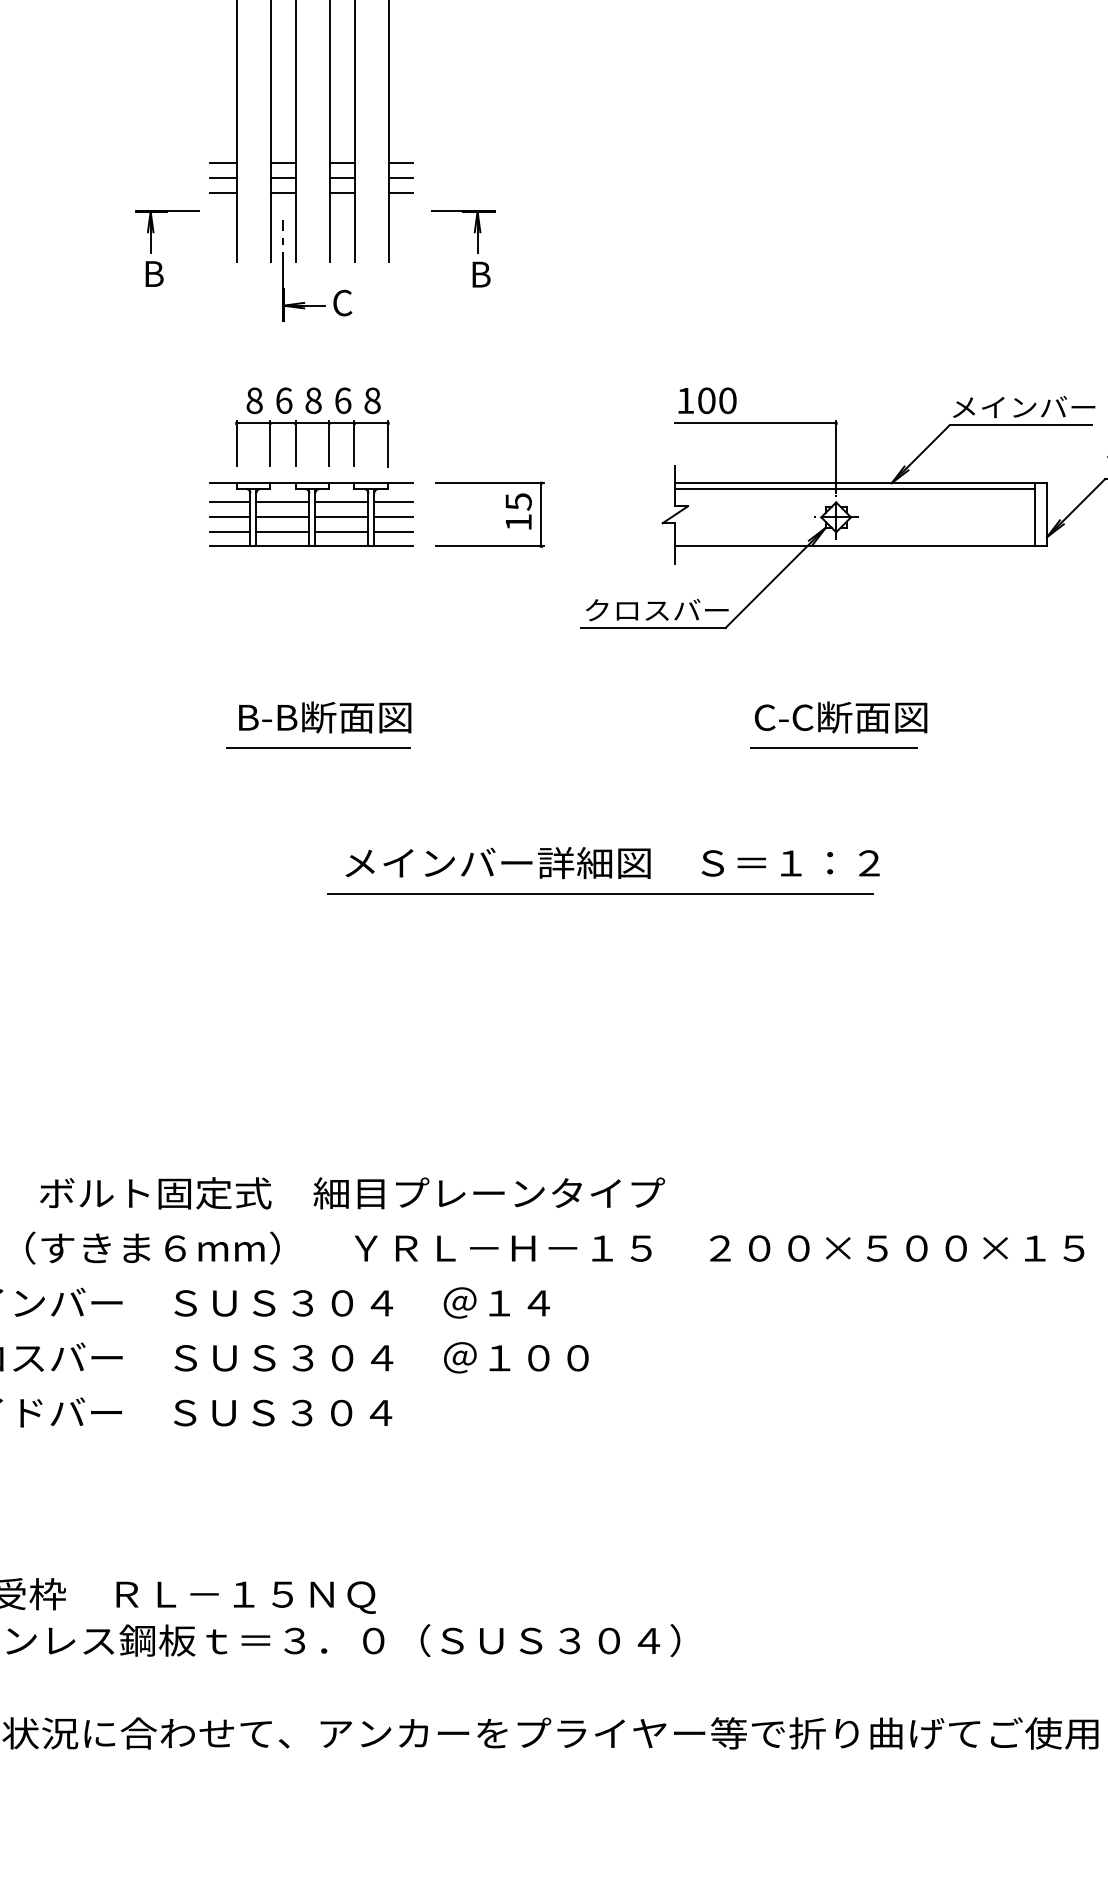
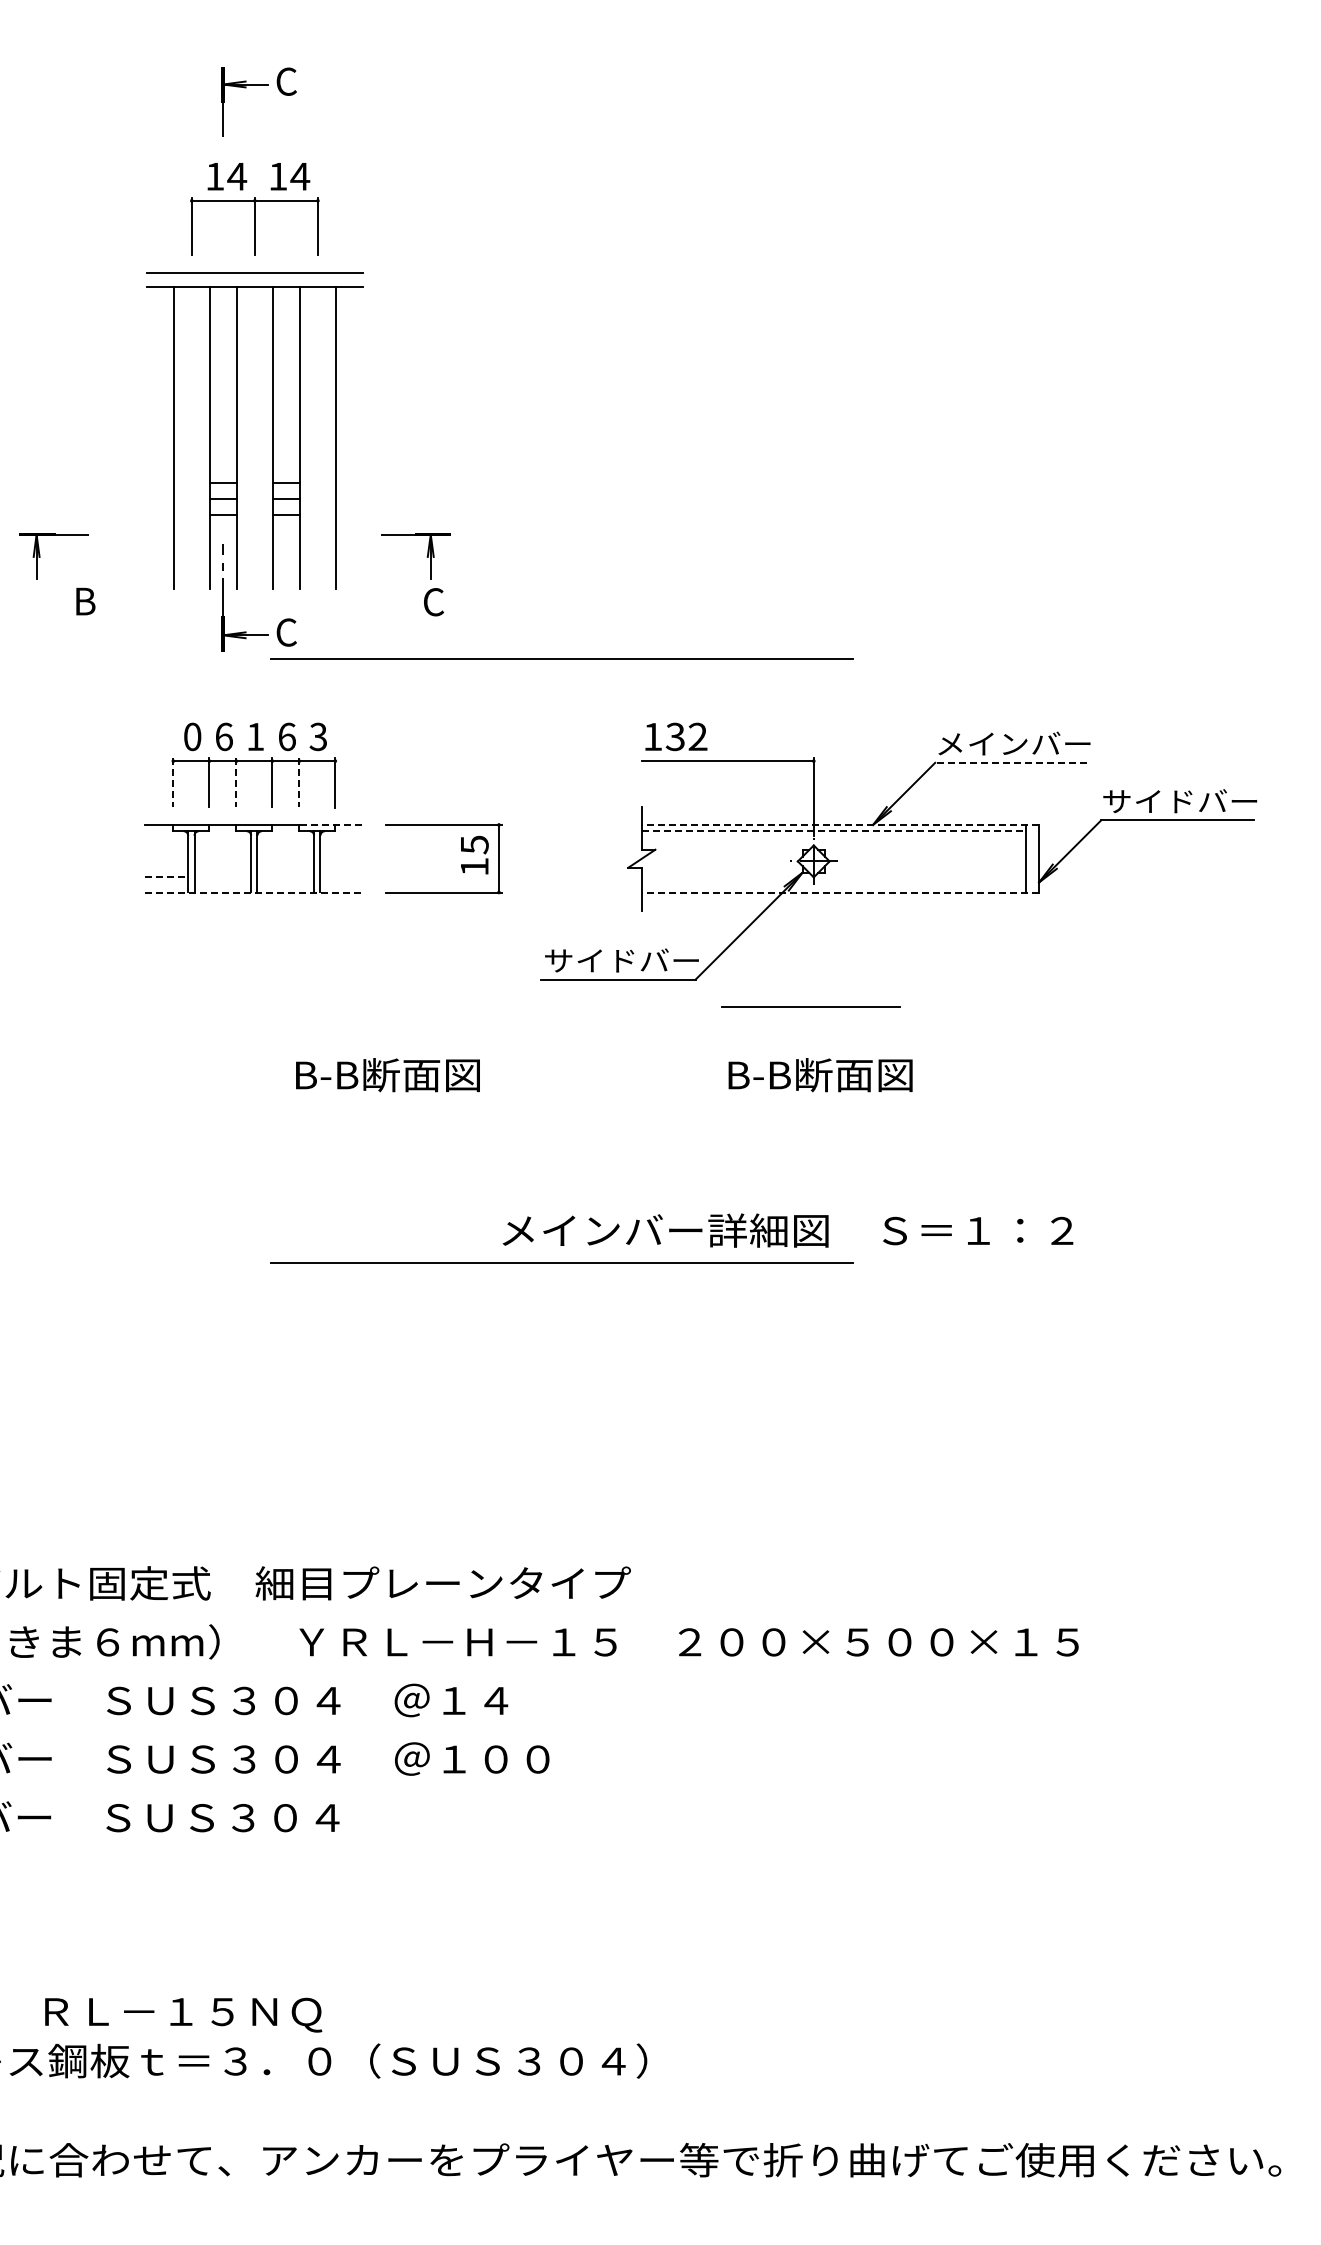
line: (223, 162) -> (159, 482), removed
line: (400, 162) -> (348, 482), removed
line: (223, 177) -> (159, 498), removed
line: (400, 177) -> (348, 498), removed
line: (223, 192) -> (159, 514), removed
line: (400, 192) -> (348, 514), removed
part: (154, 231) -> (40, 556), moved
text: (481, 274) -> (434, 602), B -> C
line: (599, 327) -> (561, 658), added
text: (254, 400) -> (192, 736), 8 -> 0
text: (313, 400) -> (255, 736), 8 -> 1
text: (372, 400) -> (318, 736), 8 -> 3
text: (717, 400) -> (686, 736), 100 -> 132
line: (1021, 424) -> (1011, 762), solid -> dashed
line: (236, 444) -> (173, 783), solid -> dashed
line: (295, 444) -> (236, 783), solid -> dashed
line: (354, 444) -> (299, 783), solid -> dashed
line: (382, 482) -> (329, 824), solid -> dashed
line: (861, 482) -> (840, 824), solid -> dashed
line: (854, 489) -> (833, 831), solid -> dashed
line: (230, 502) -> (166, 845), removed
line: (282, 502) -> (222, 845), removed
line: (341, 502) -> (285, 845), removed
line: (393, 502) -> (340, 845), removed
line: (230, 517) -> (166, 861), removed
line: (282, 517) -> (222, 861), removed
line: (341, 517) -> (285, 861), removed
line: (393, 517) -> (340, 861), removed
line: (231, 532) -> (167, 877), solid -> dashed
line: (282, 532) -> (222, 877), removed
line: (341, 532) -> (285, 877), removed
line: (393, 532) -> (340, 877), removed
line: (312, 546) -> (254, 892), solid -> dashed
line: (861, 546) -> (840, 892), solid -> dashed
text: (626, 610) -> (589, 960), クロスバー -> サイドバー
text: (324, 717) -> (387, 1075), moved
text: (841, 717) -> (819, 1075), C-C断面図 -> B-B断面図
line: (318, 747) -> (260, 1107), removed
line: (833, 747) -> (810, 1006), moved
text: (612, 862) -> (787, 1230), moved

